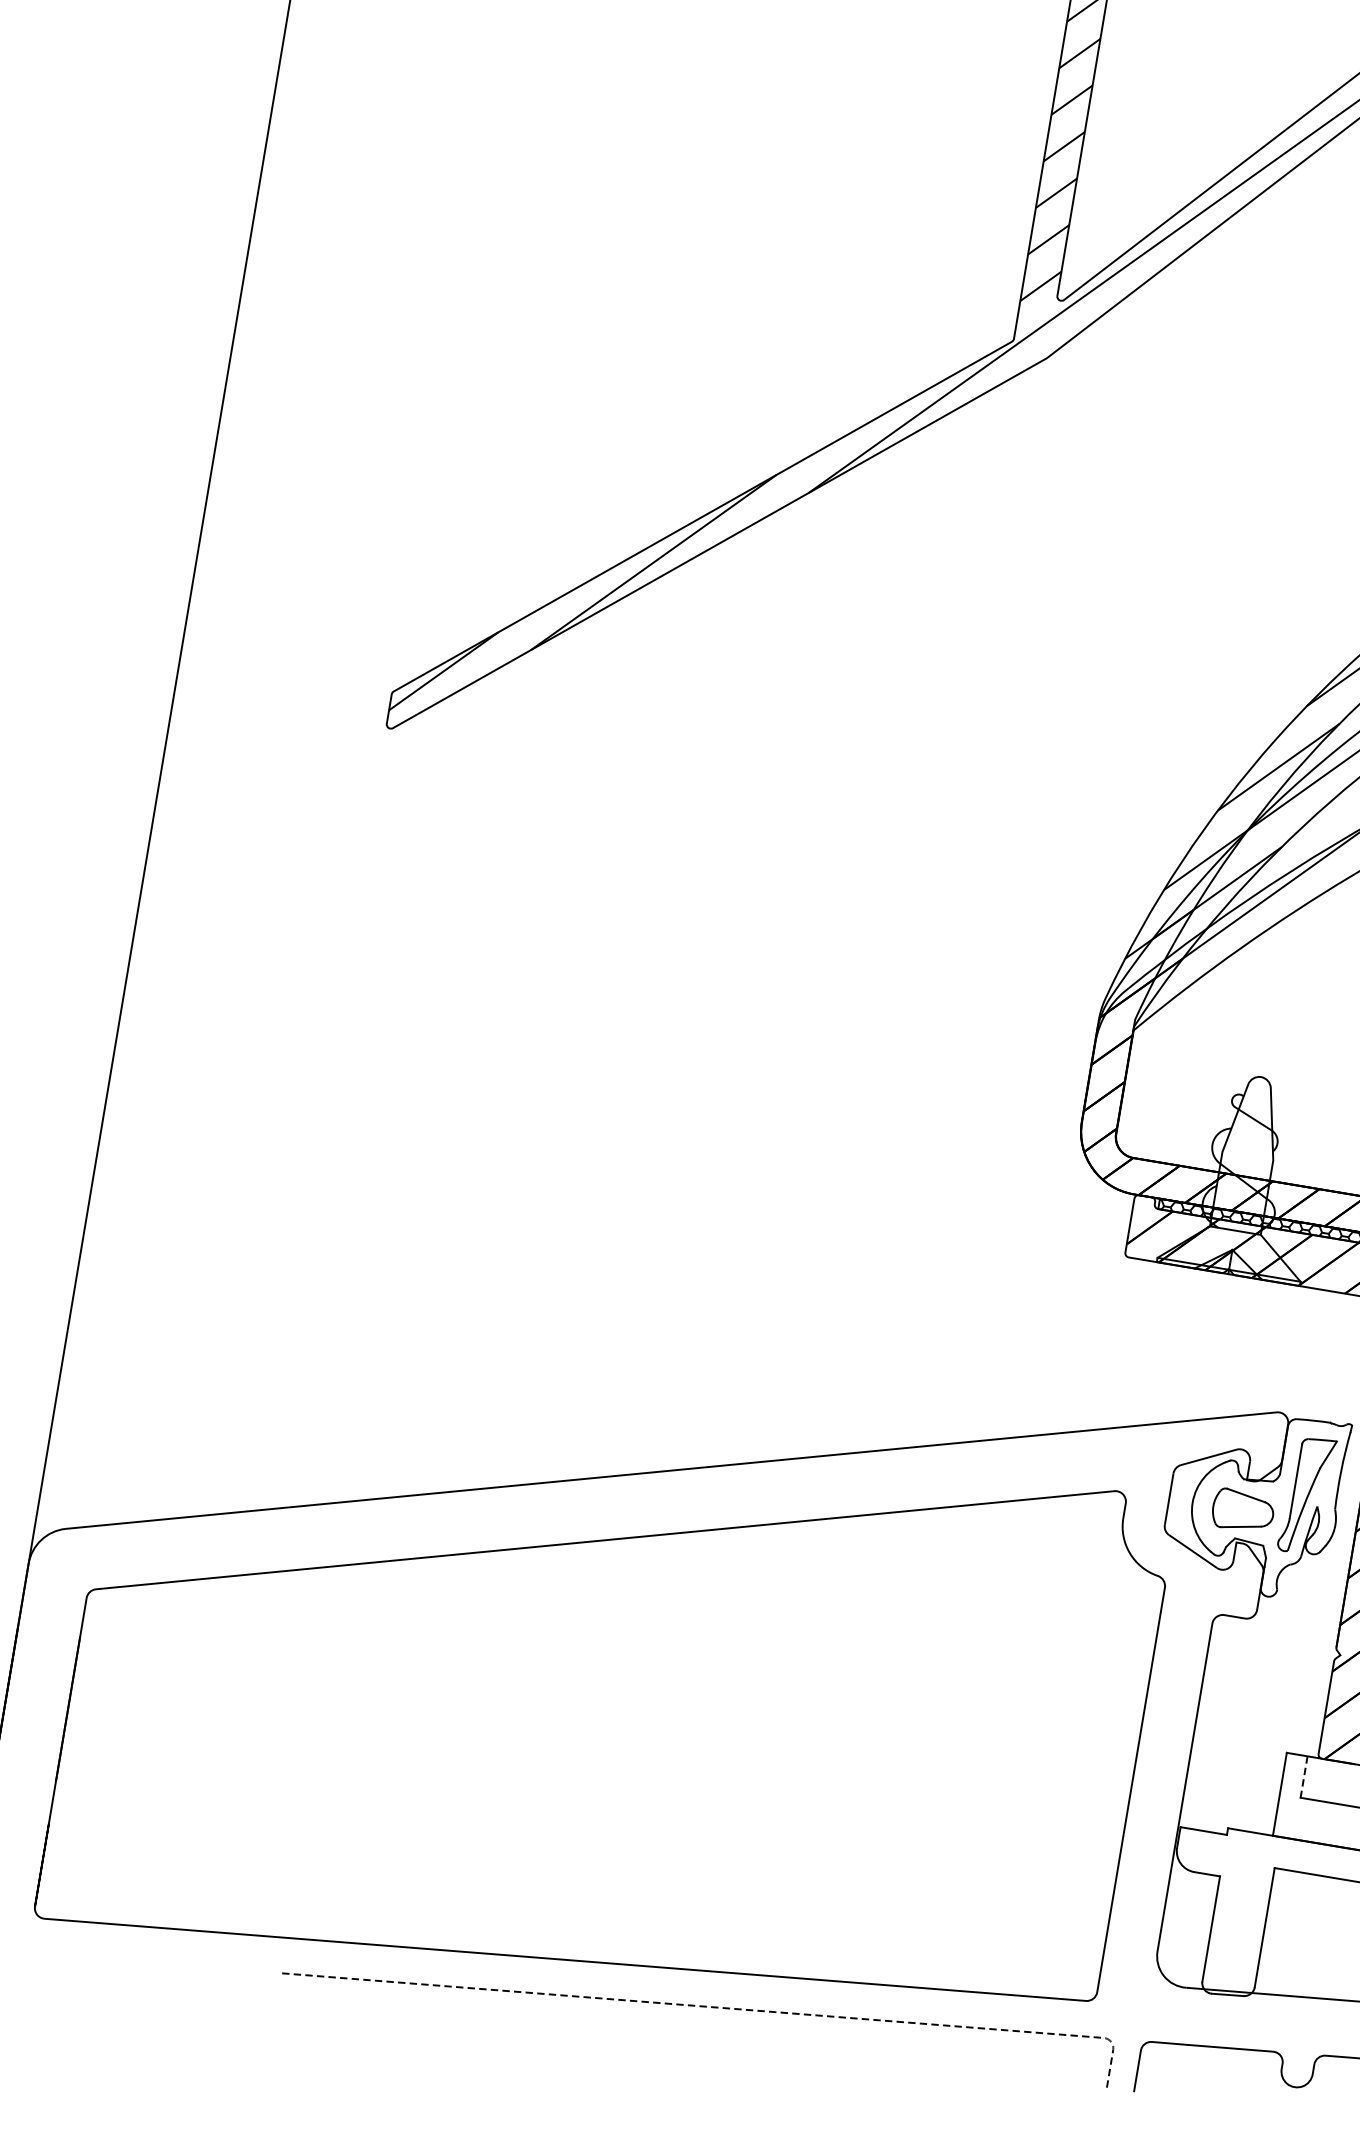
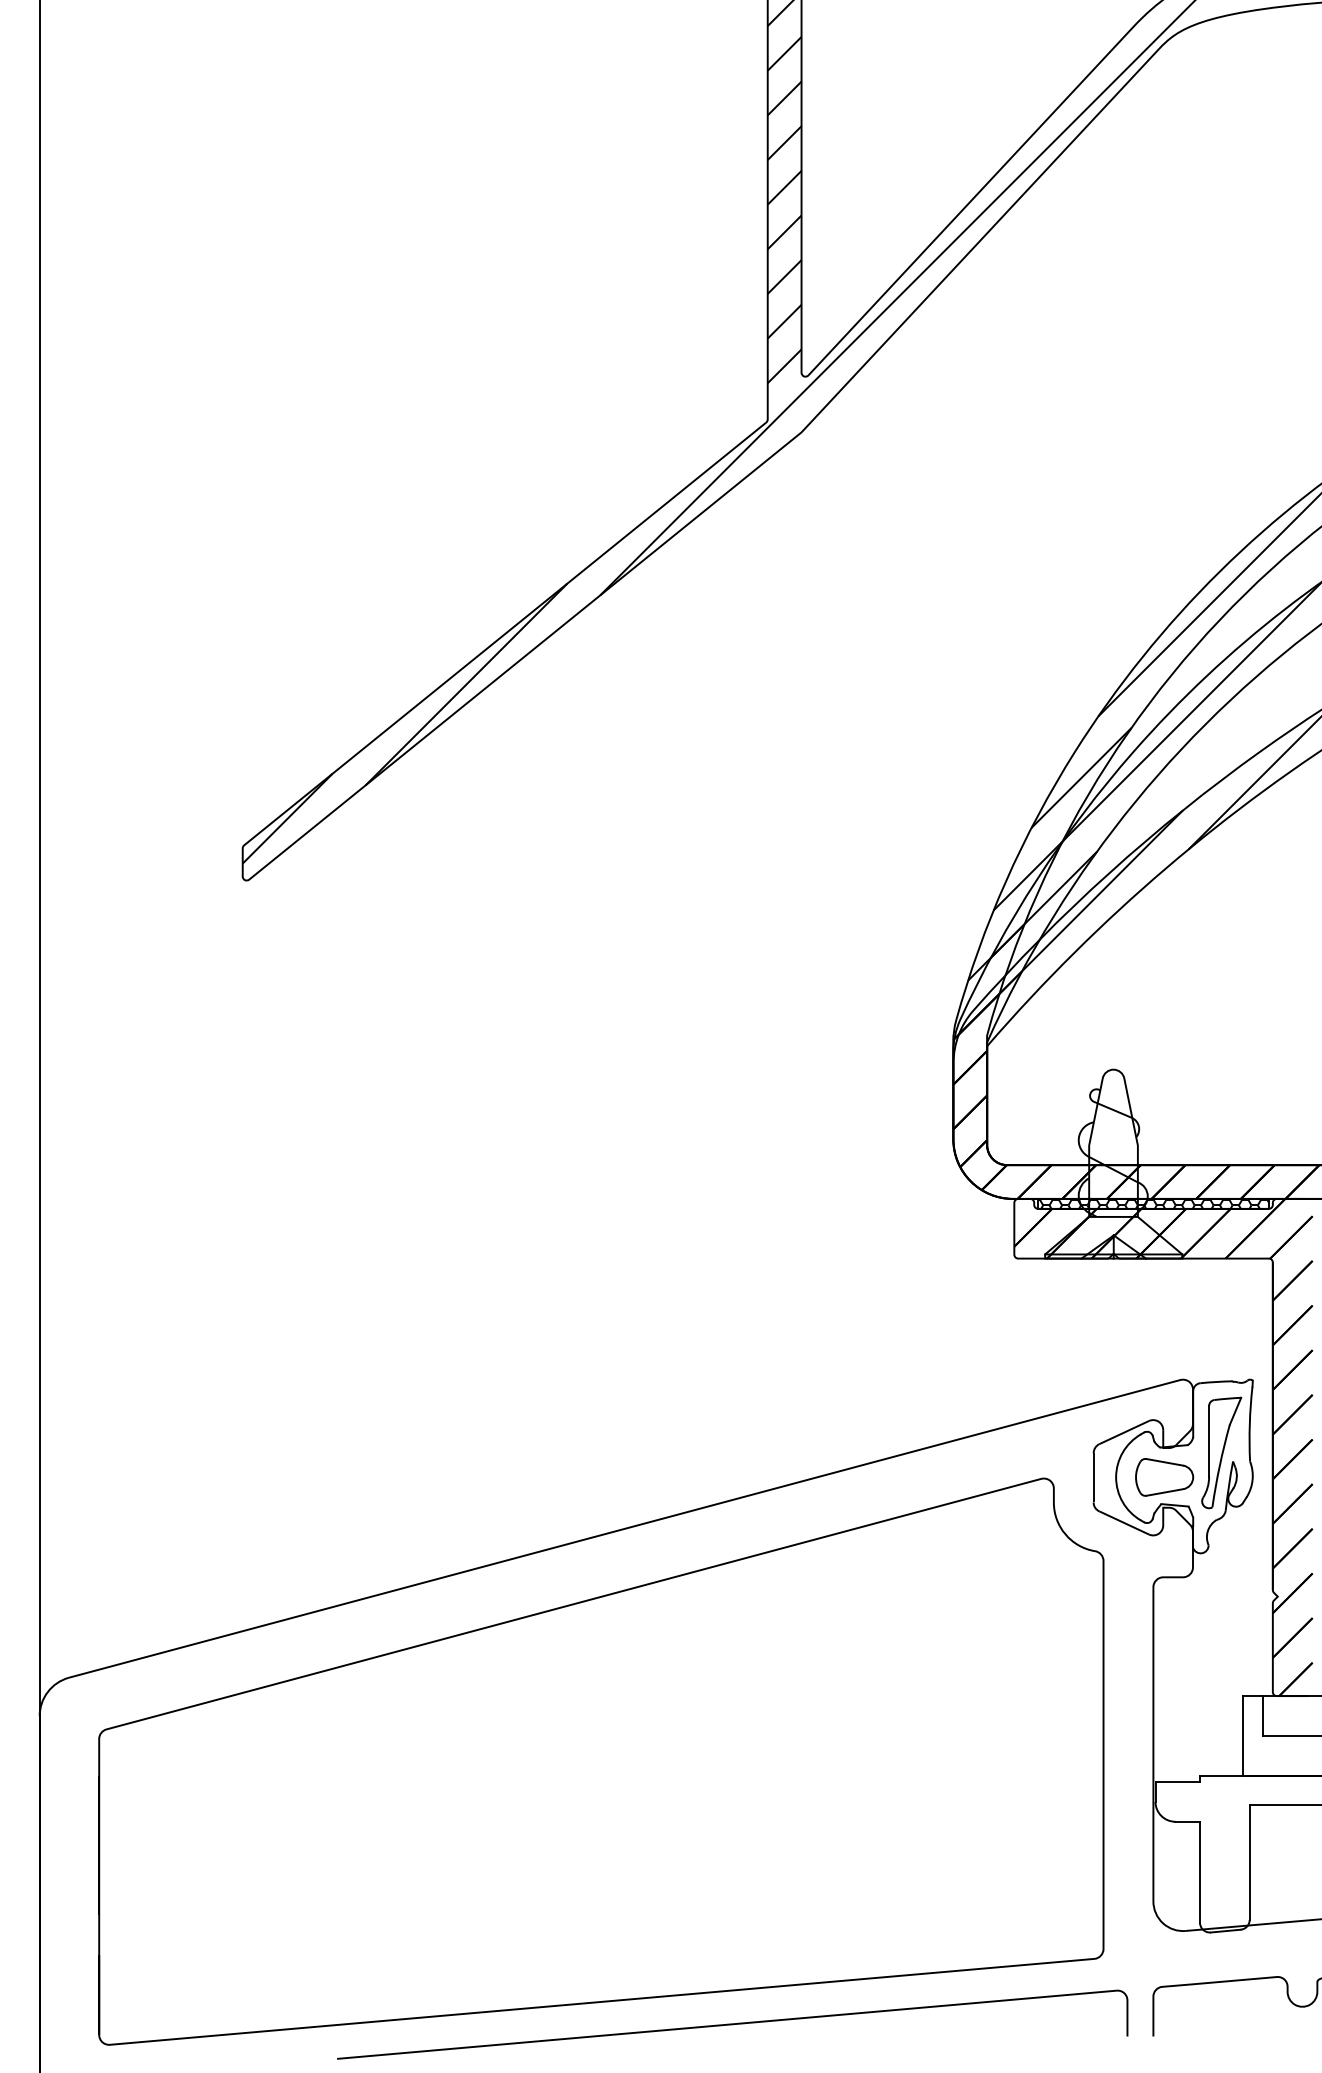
line: (1303, 1776) -> (1262, 1715), dashed -> solid
line: (727, 2008) -> (761, 2021), dashed -> solid

